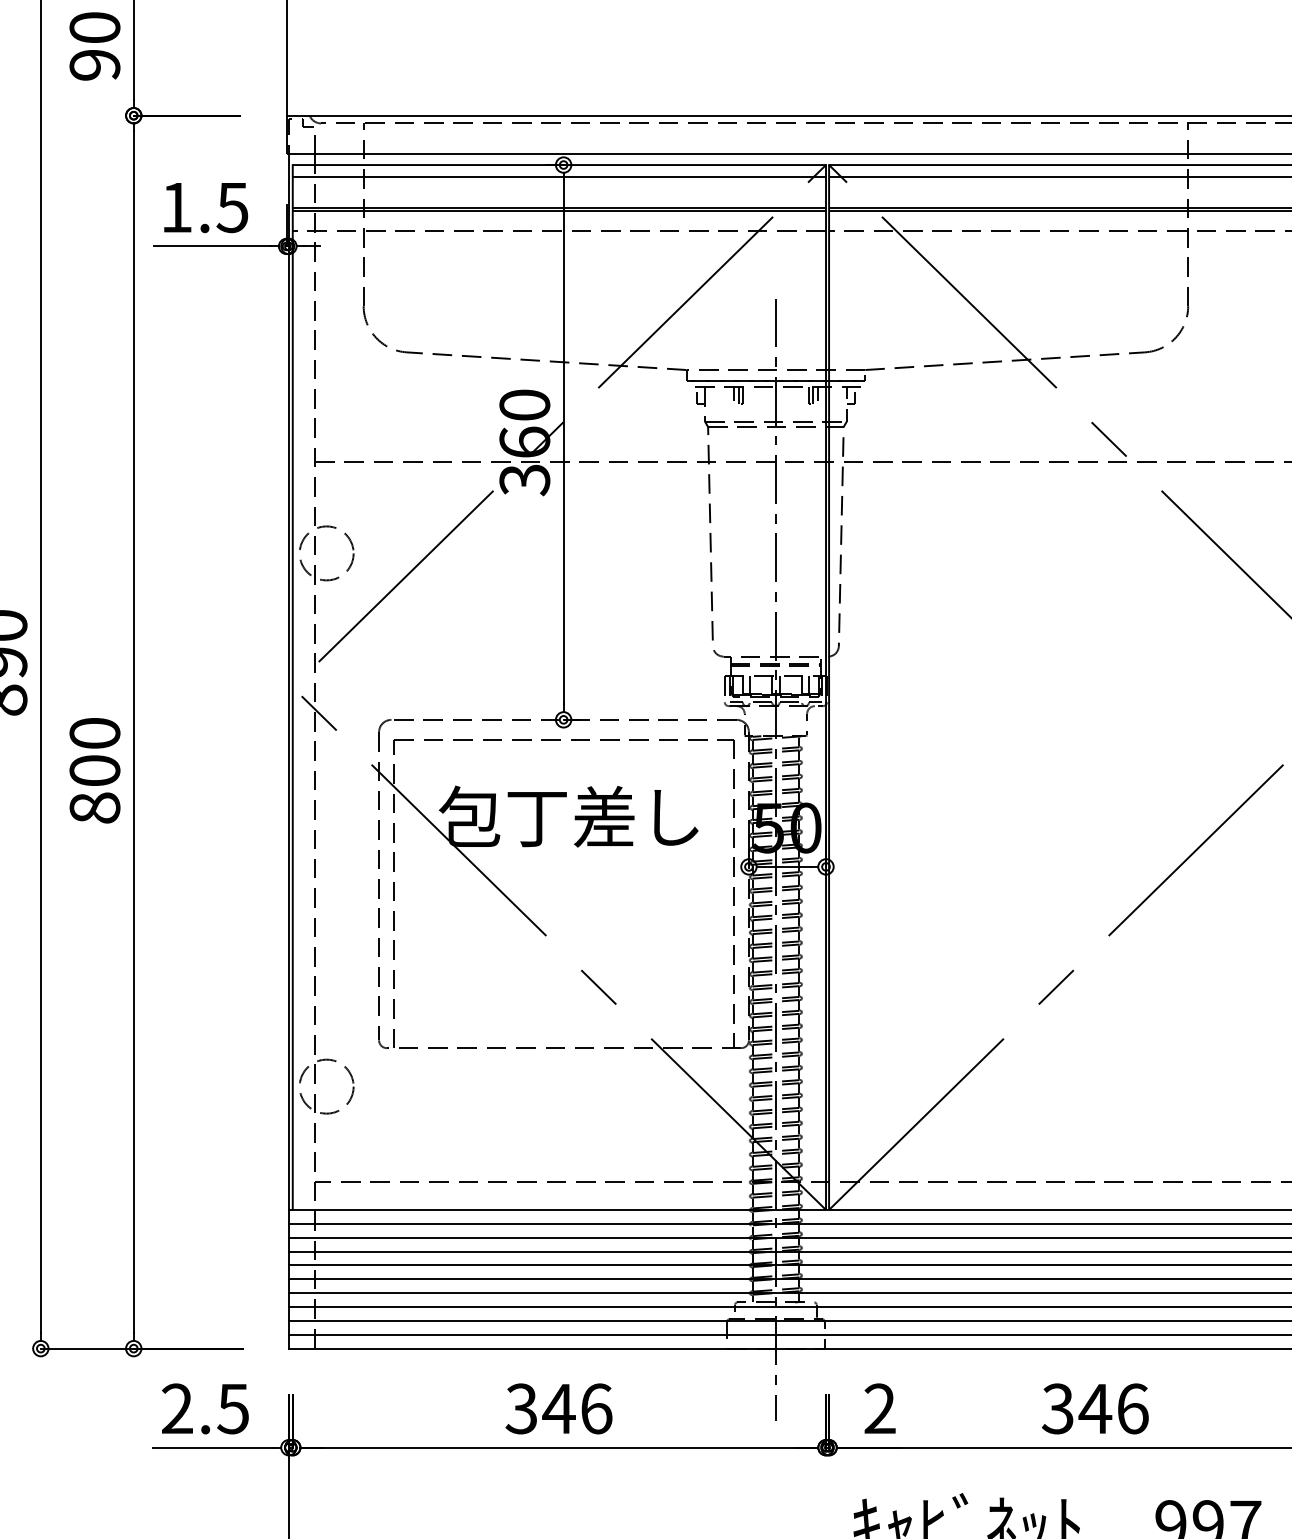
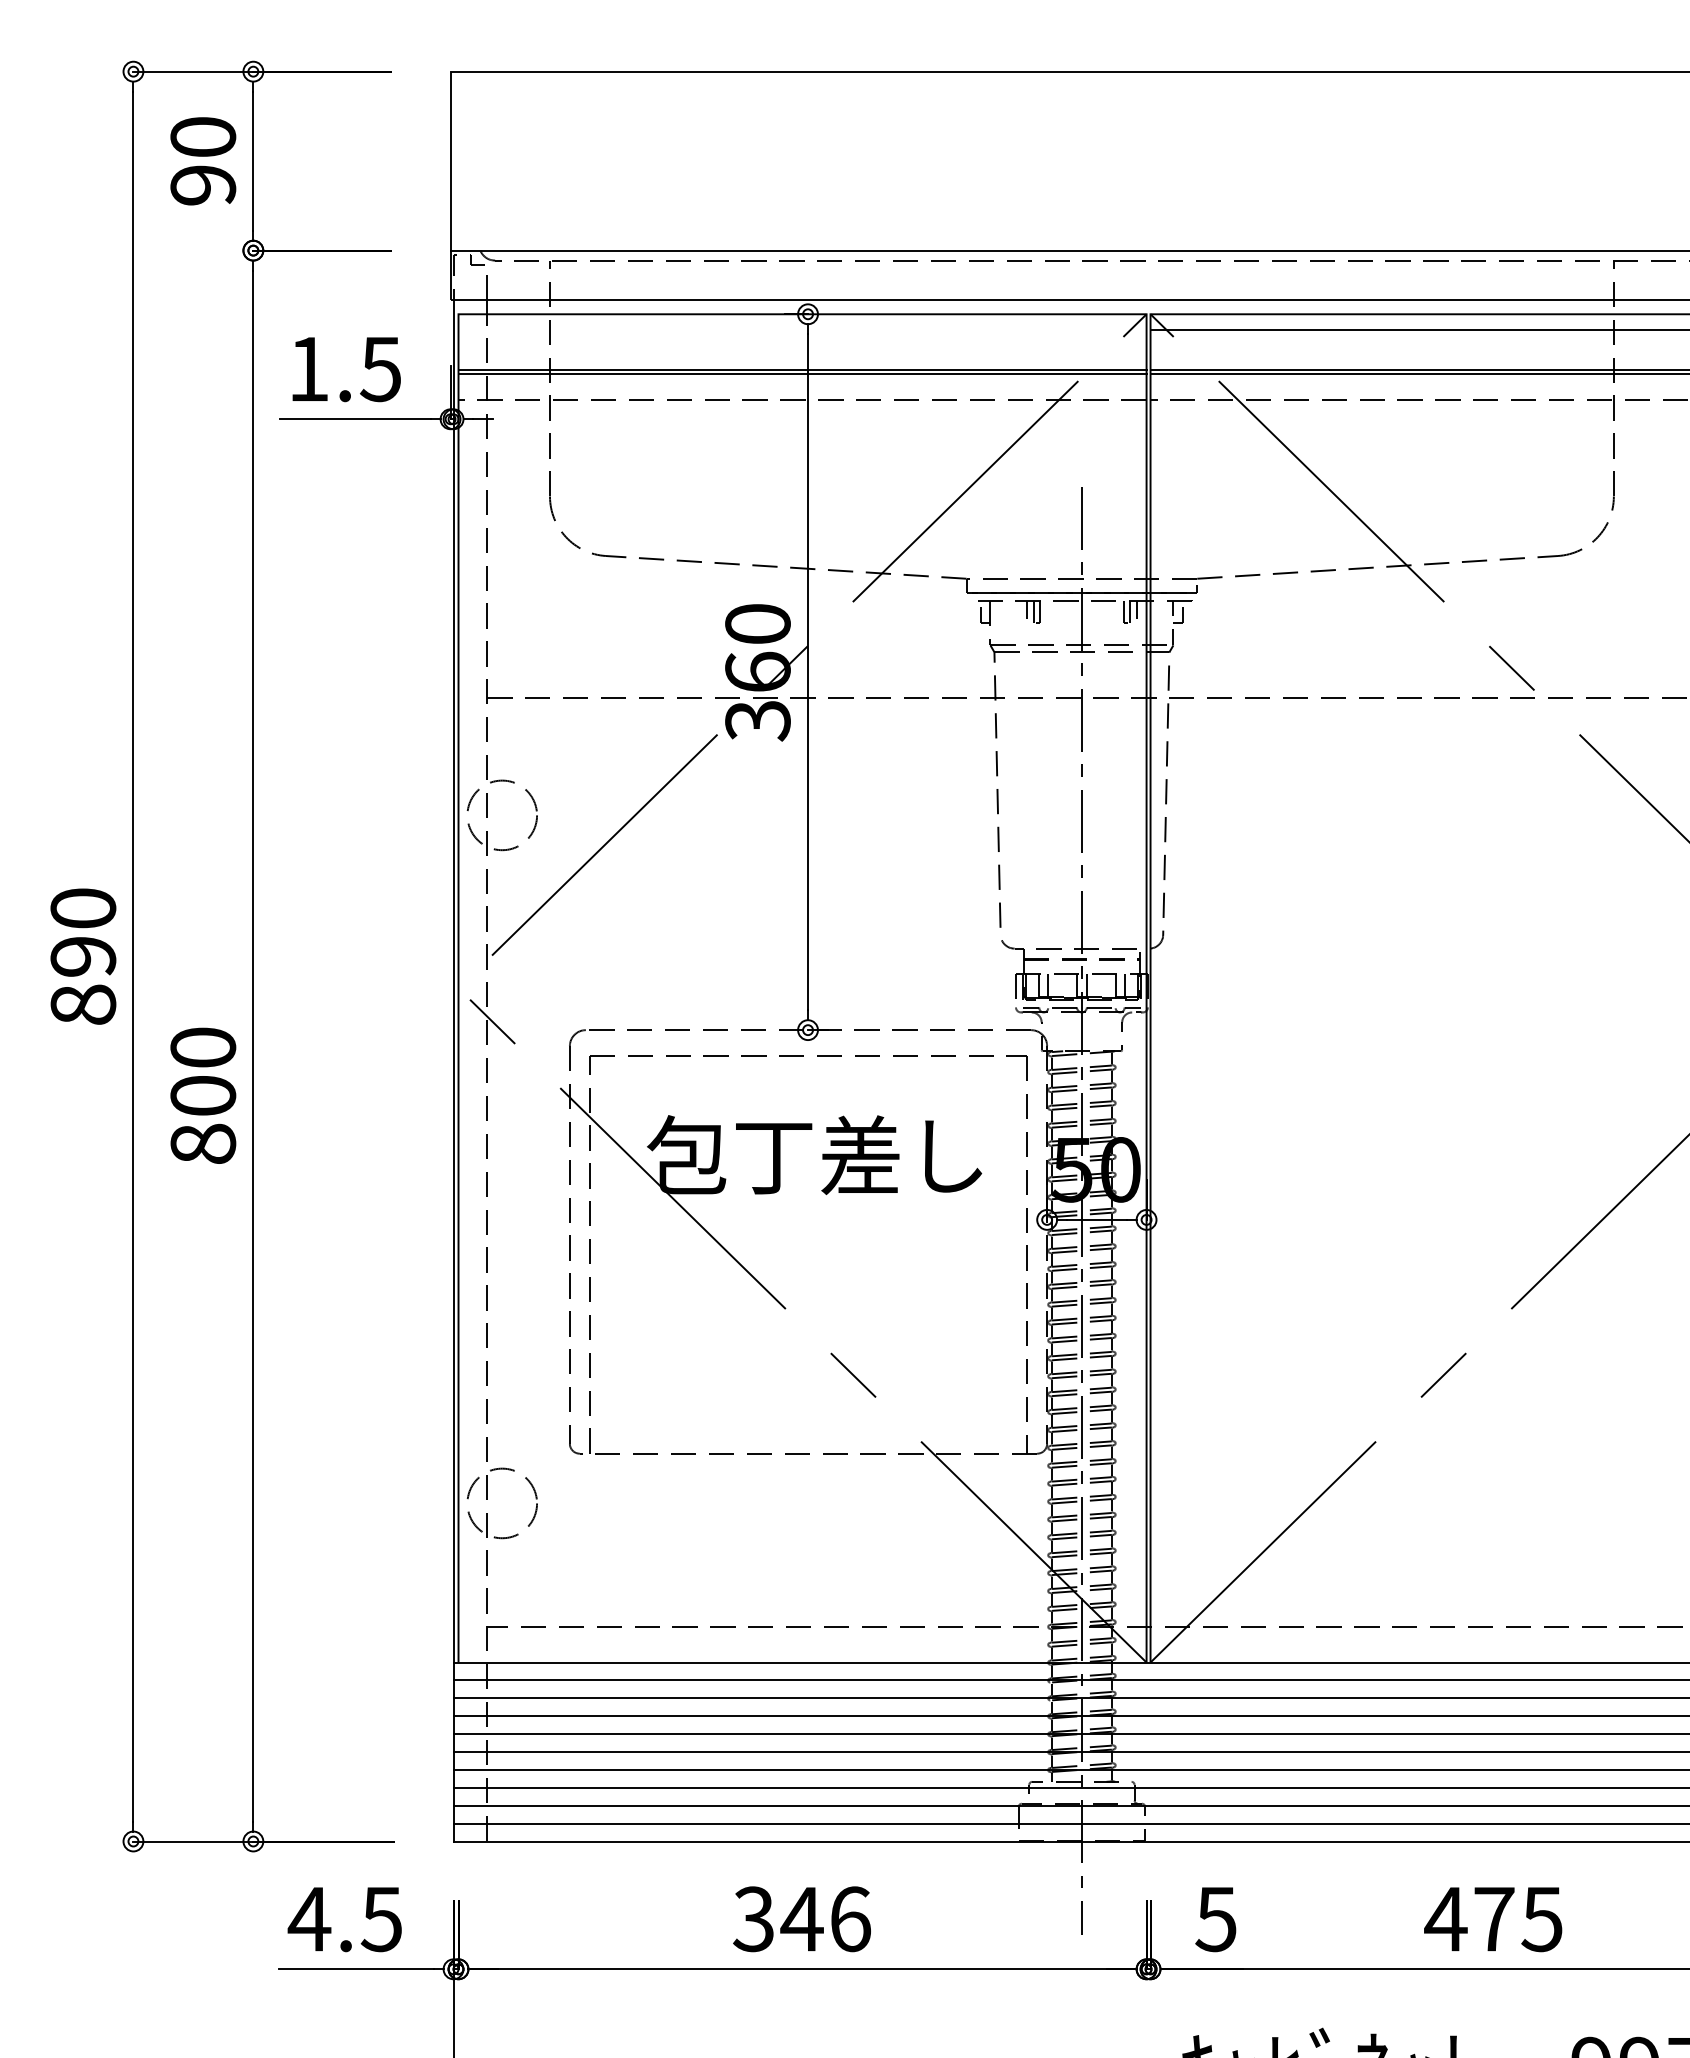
line: (559, 177) -> (802, 330), removed
text: (177, 1408) -> (309, 1918), 2.5 -> 4.5
text: (879, 1409) -> (1215, 1919), 2 -> 5
text: (1094, 1409) -> (1493, 1919), 346 -> 475

